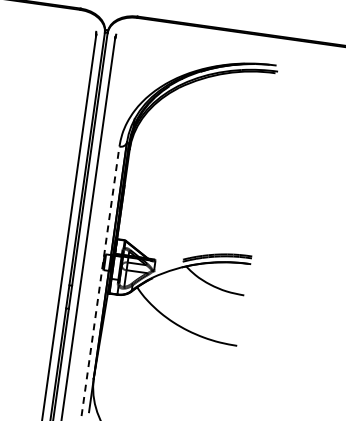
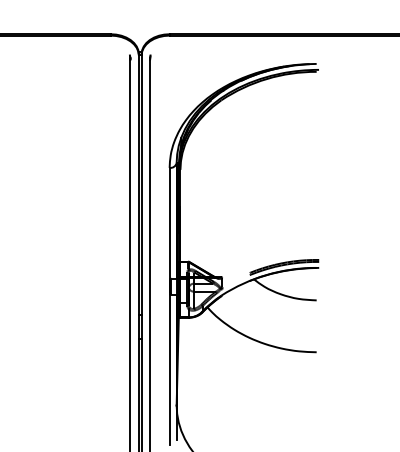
line: (100, 281) -> (169, 306), dashed -> solid

